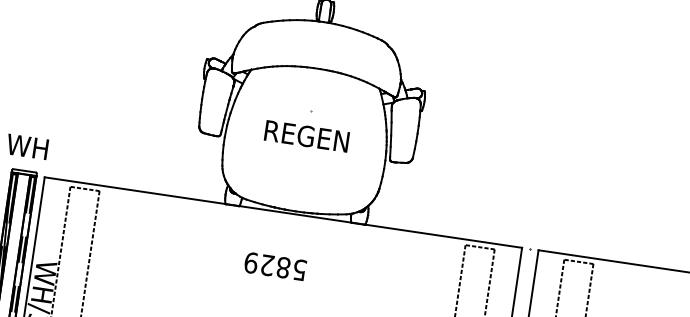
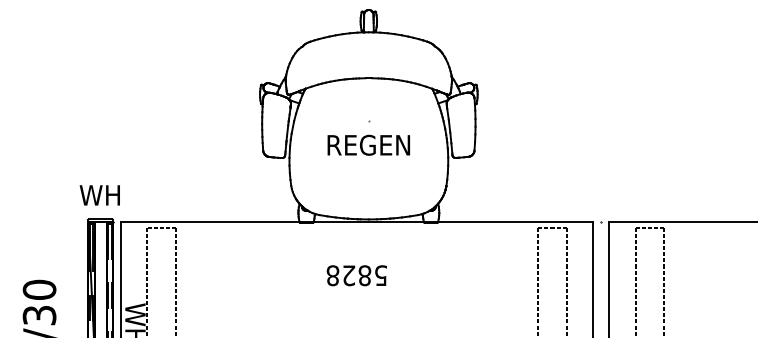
text: (250, 262) -> (332, 275), 5829 -> 5828

